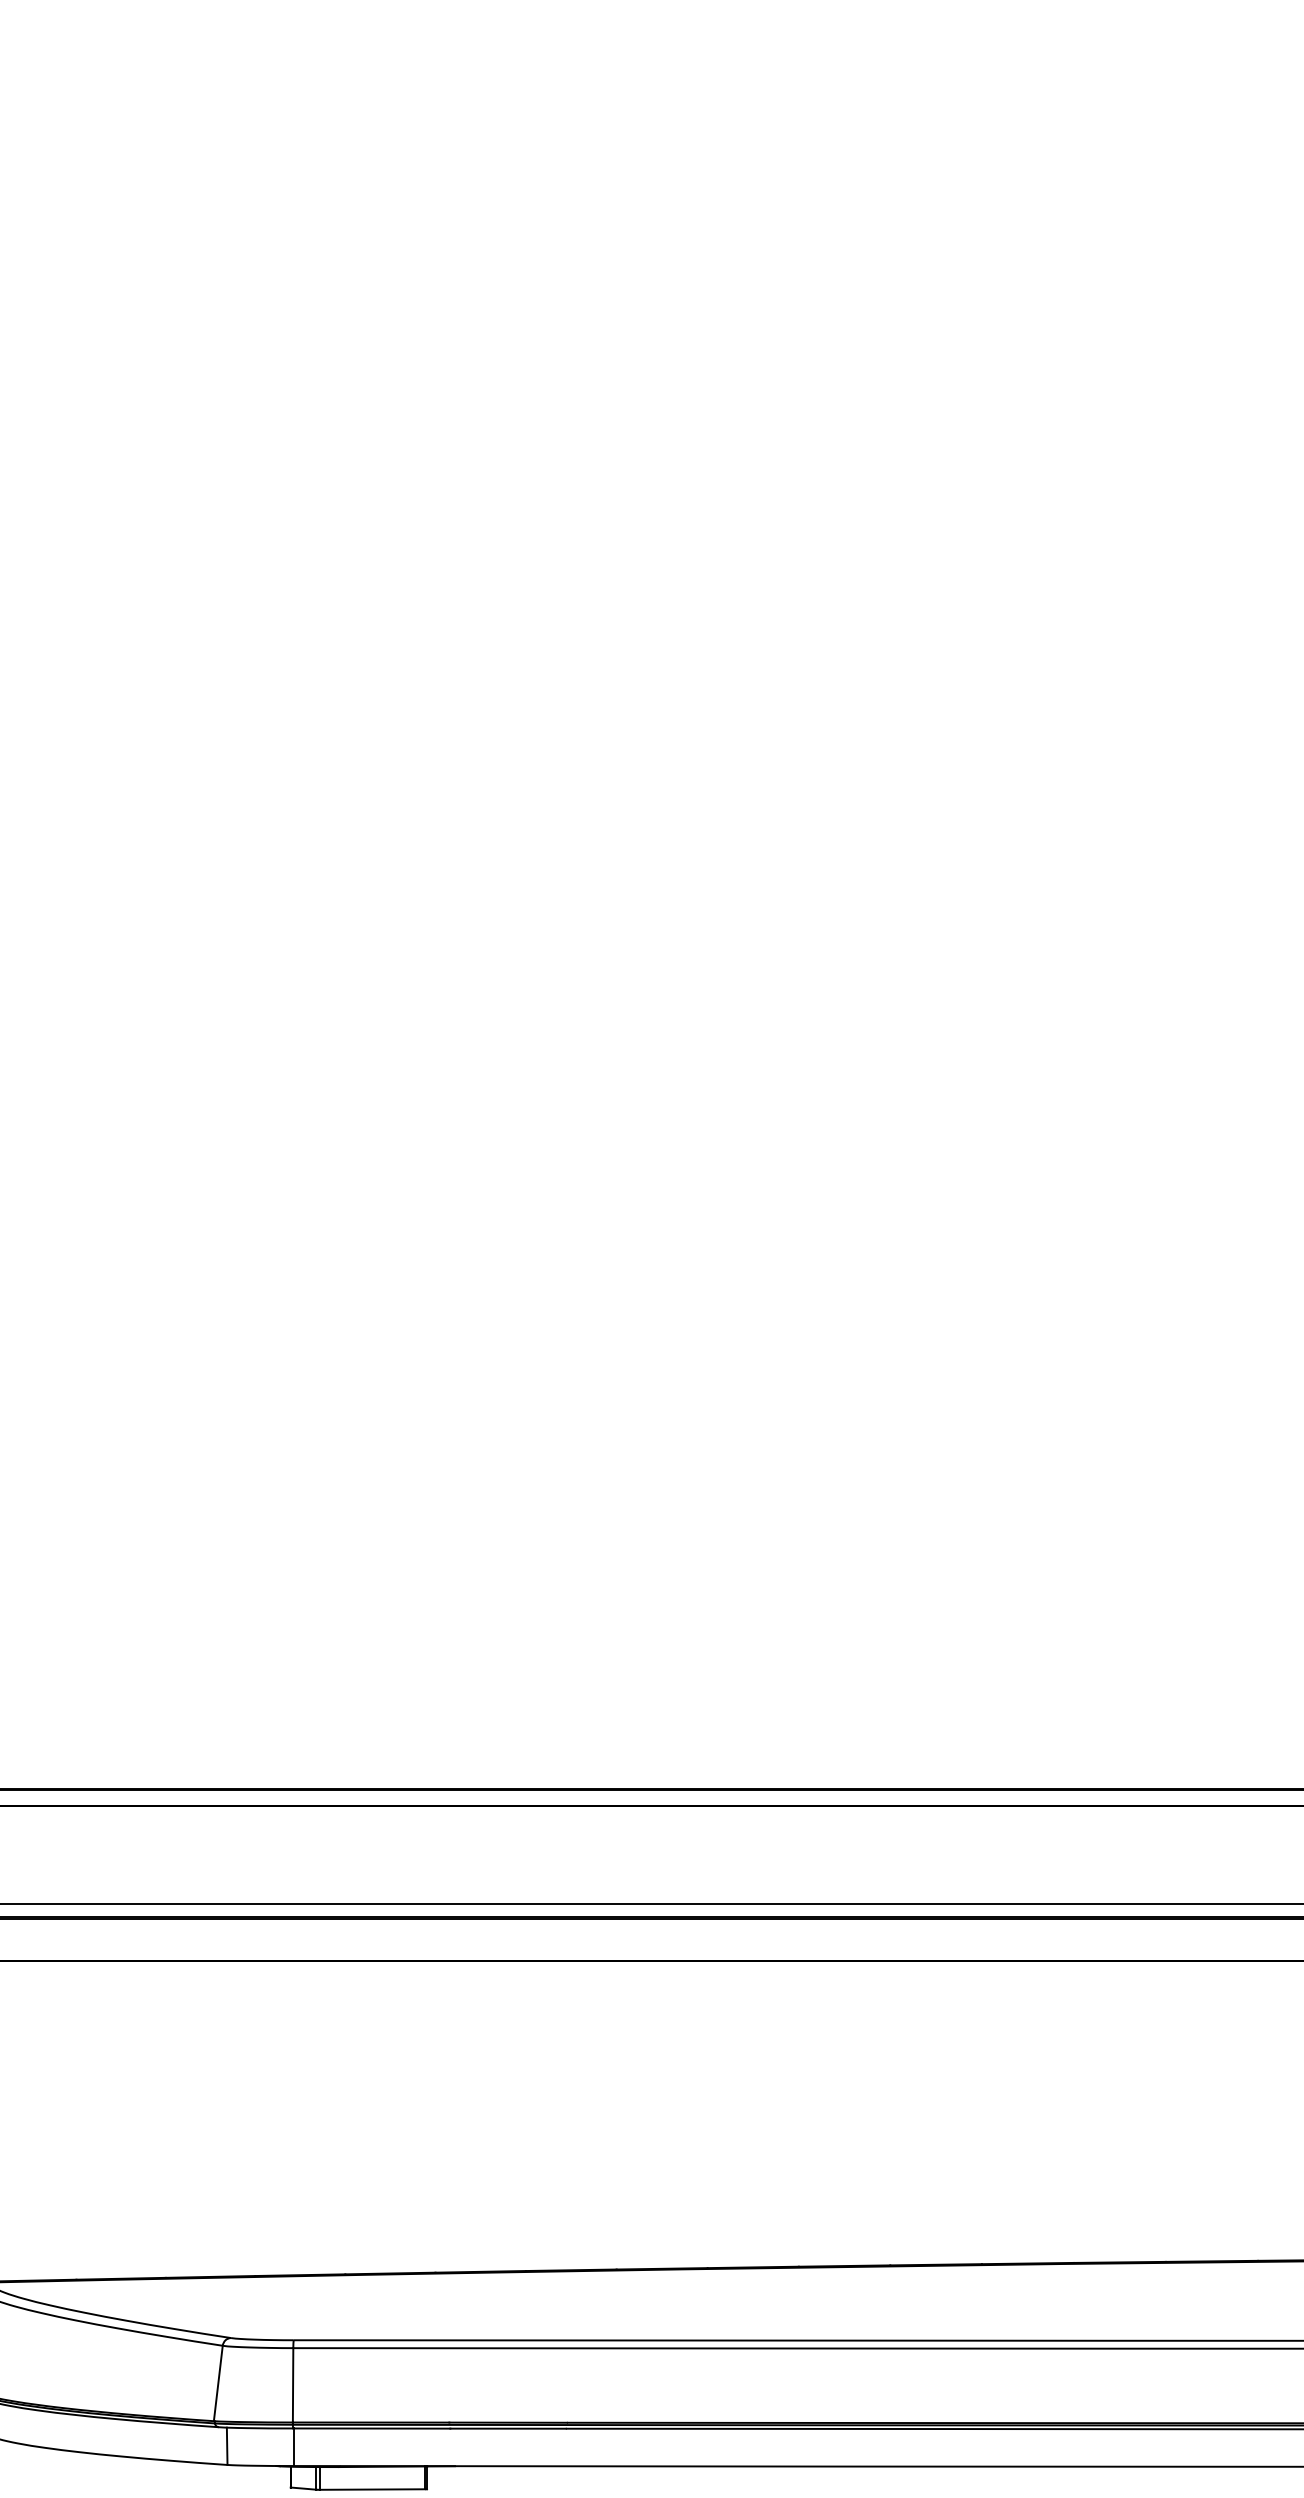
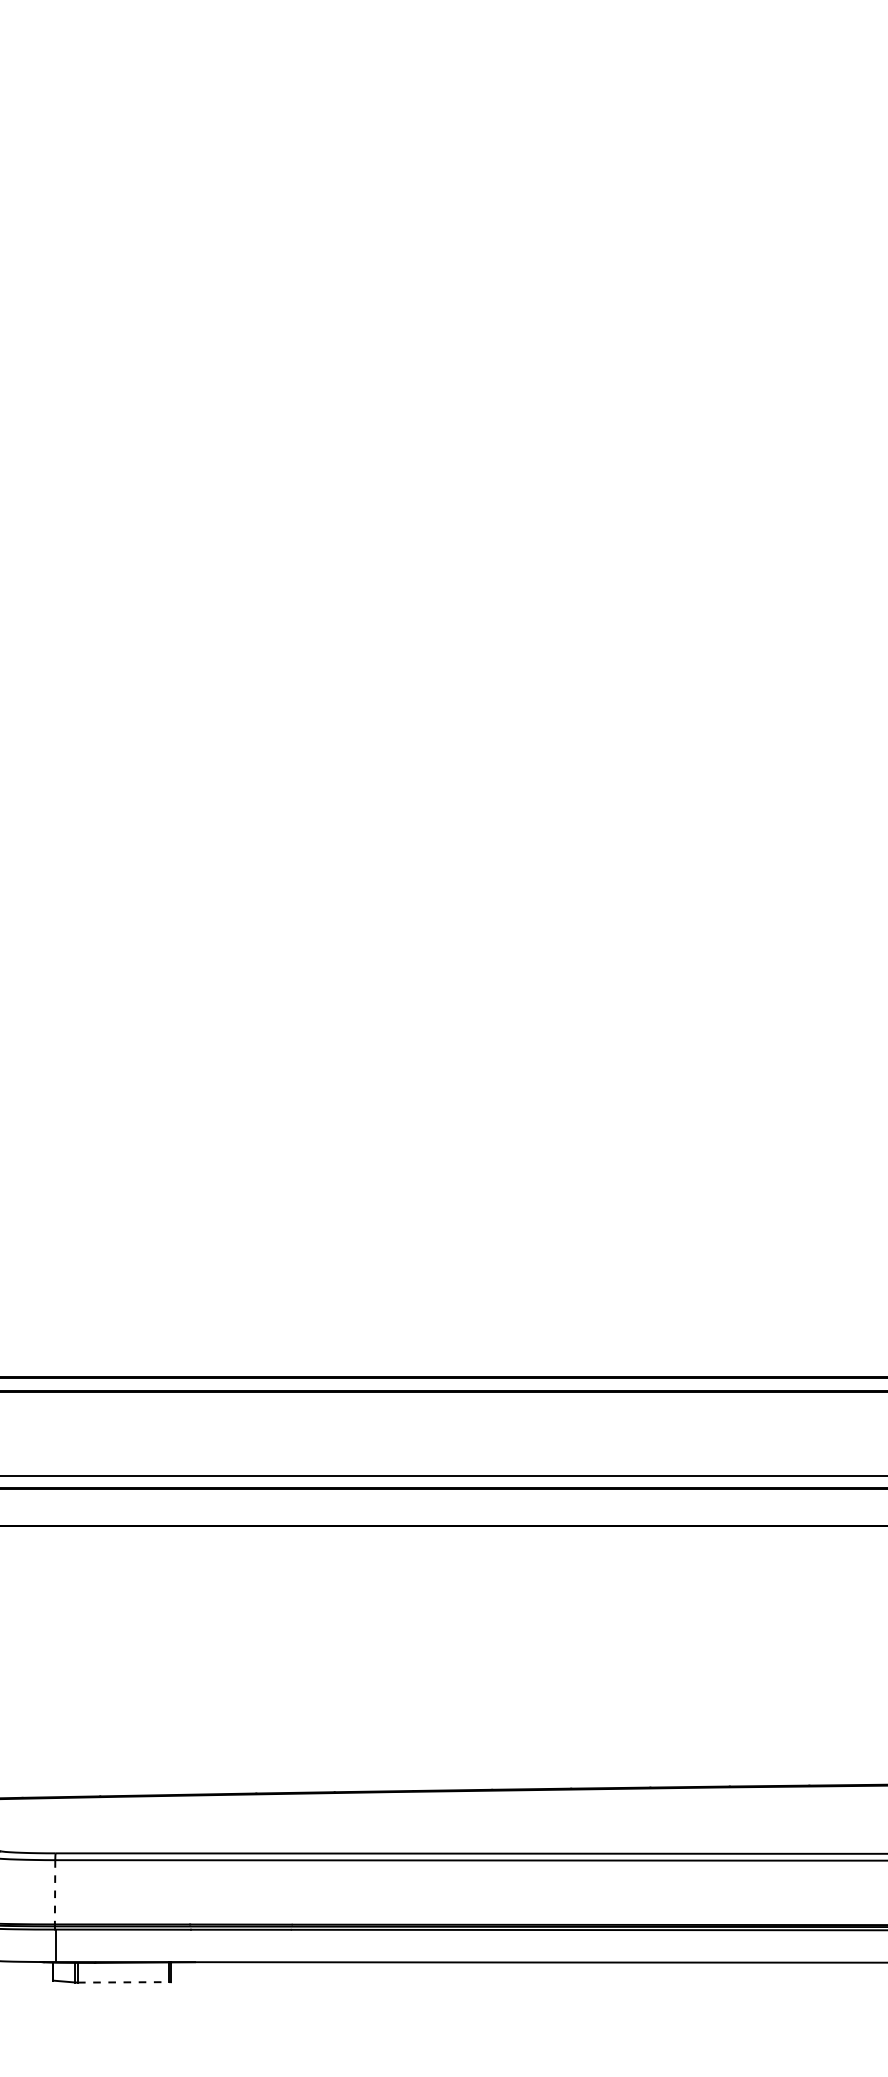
line: (293, 2385) -> (55, 1892), solid -> dashed
line: (372, 2489) -> (123, 1982), solid -> dashed

